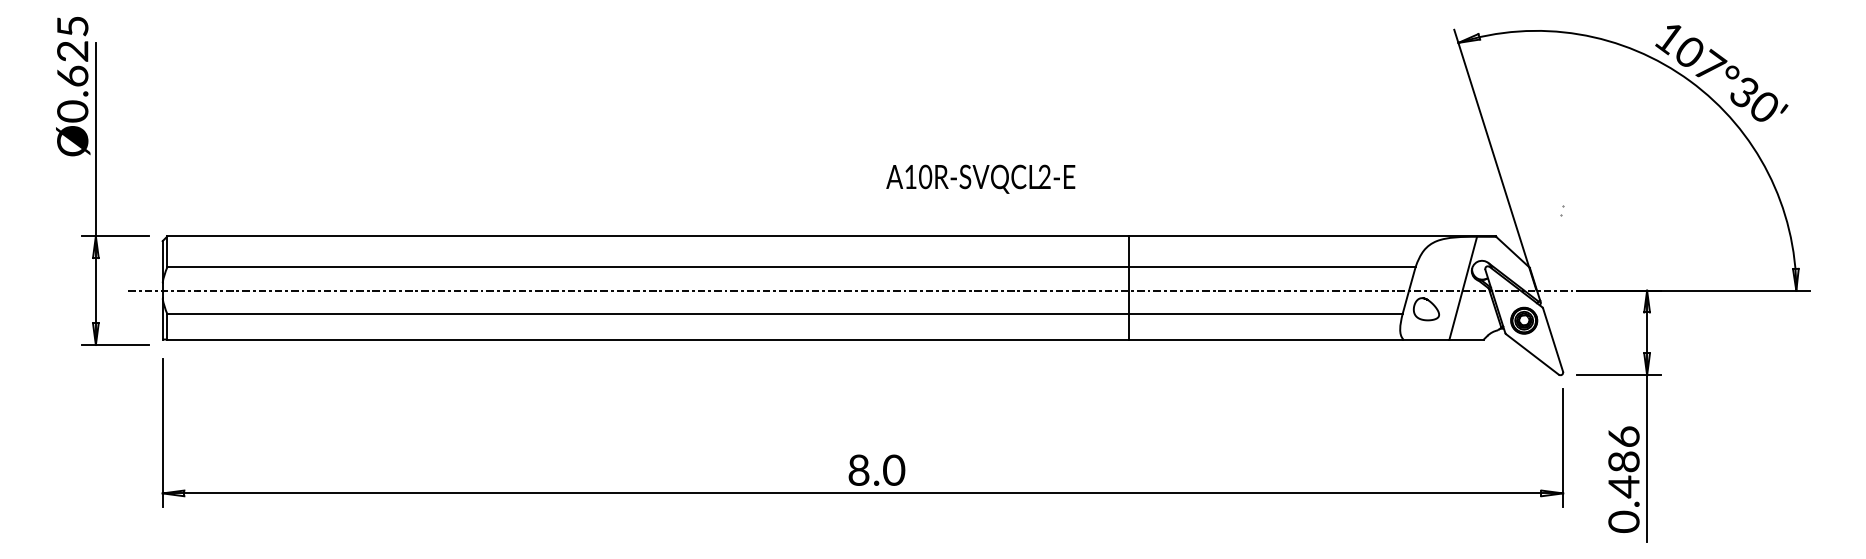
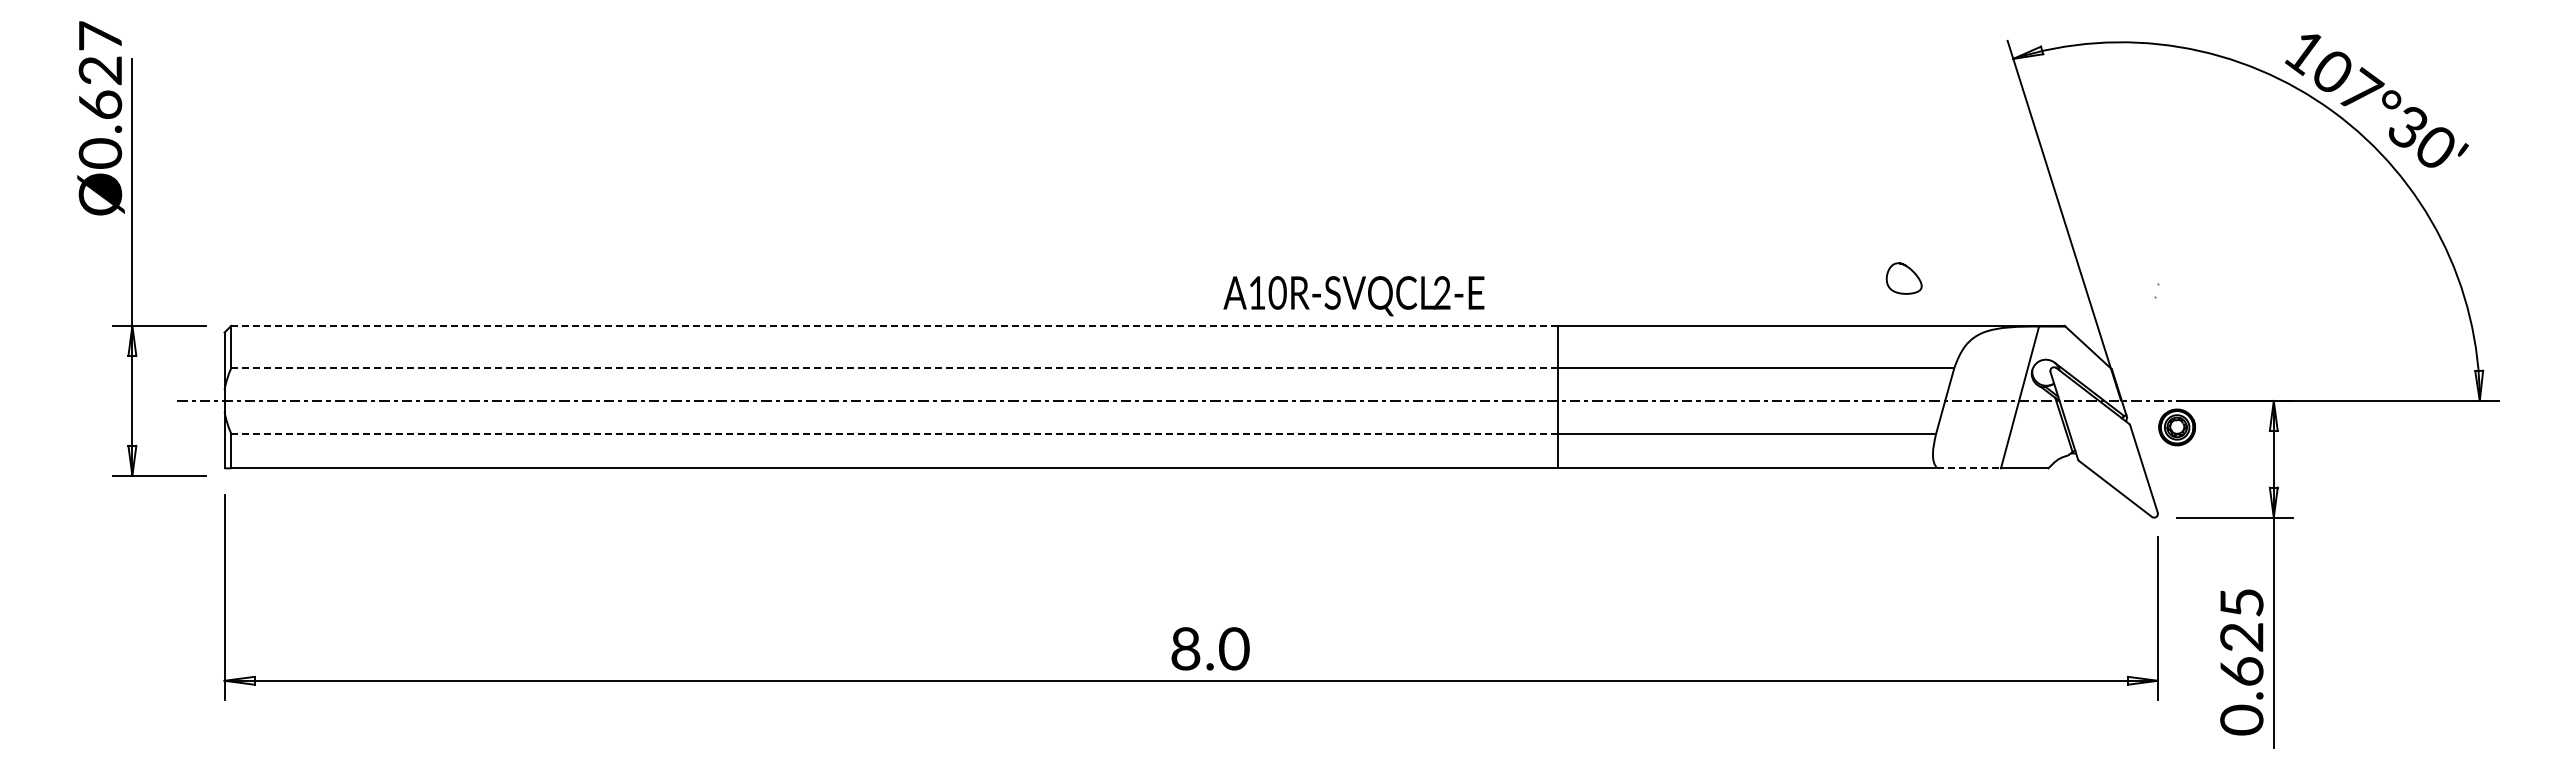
text: (72, 25) -> (100, 35), Ø0.625 -> Ø0.627
text: (980, 179) -> (1353, 296), moved
line: (647, 236) -> (894, 325), solid -> dashed
line: (648, 267) -> (895, 368), solid -> dashed
curve: (1431, 303) -> (1910, 270), moved
line: (647, 314) -> (894, 433), solid -> dashed
part: (1523, 320) -> (2176, 427), moved
line: (1426, 339) -> (1969, 468), solid -> dashed
text: (1623, 462) -> (2241, 638), 0.486 -> 0.625

